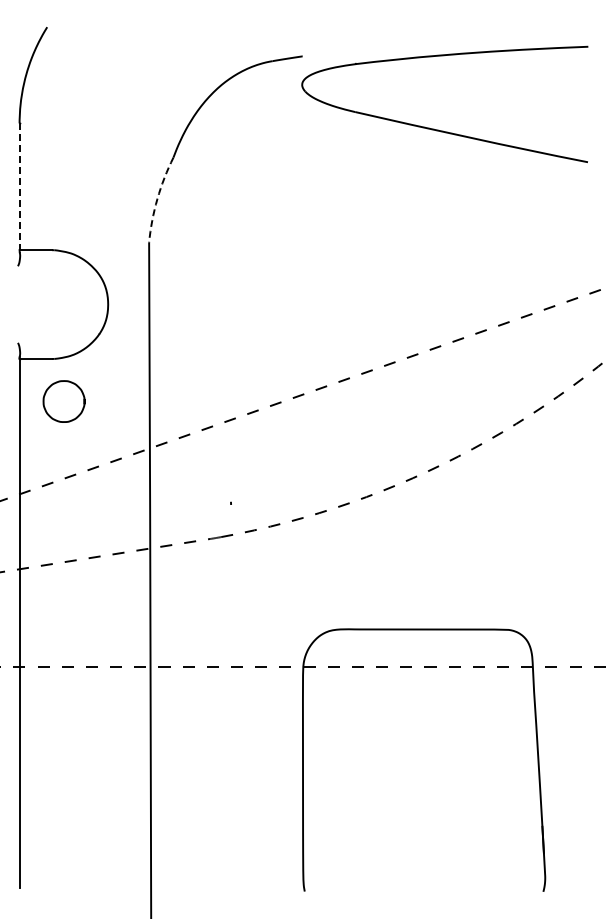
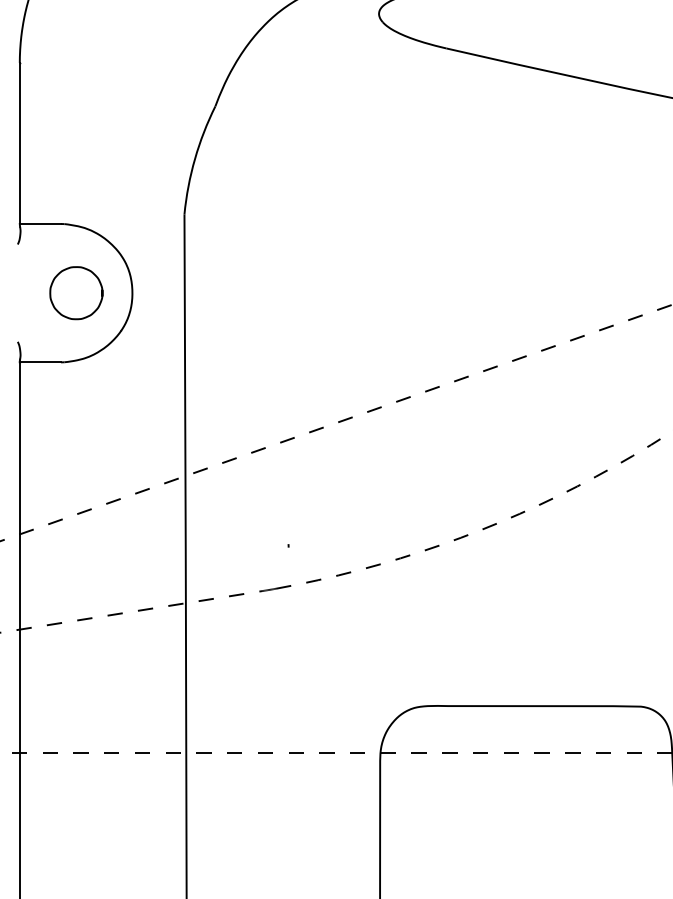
line: (19, 187) -> (19, 144), dashed -> solid
arc: (157, 199) -> (195, 159), dashed -> solid
curve: (45, 396) -> (52, 286), moved

